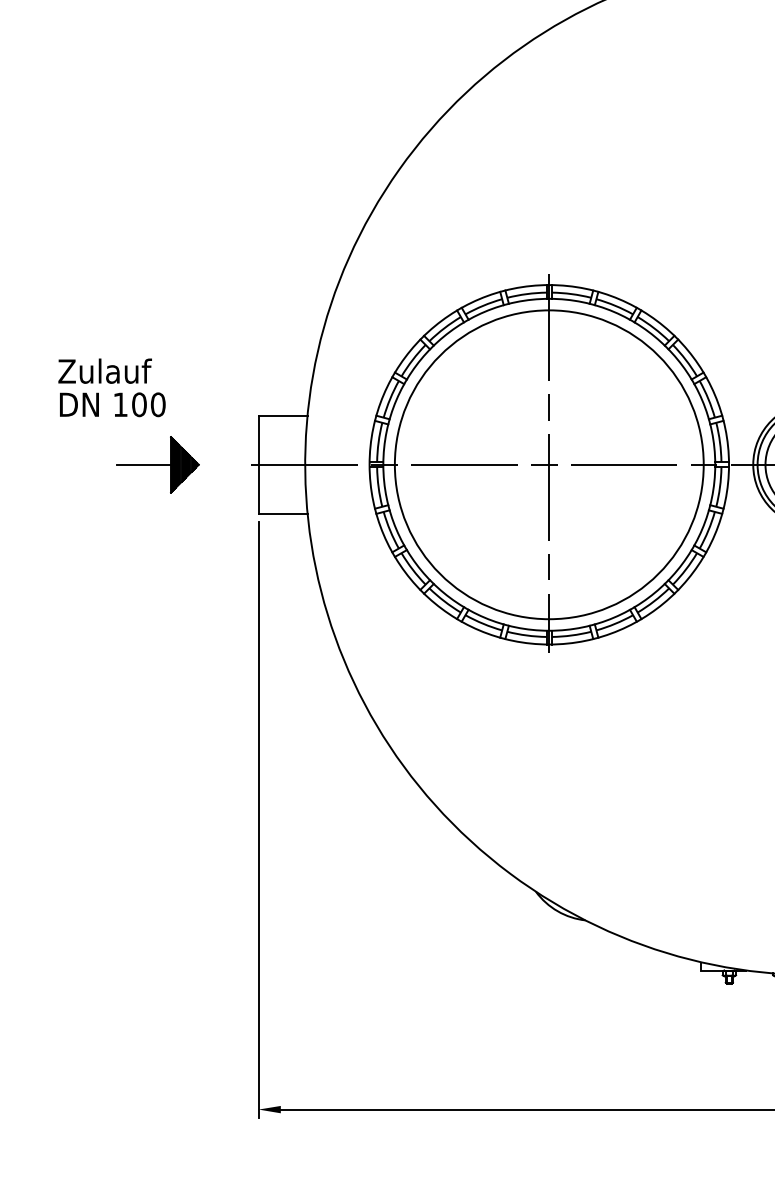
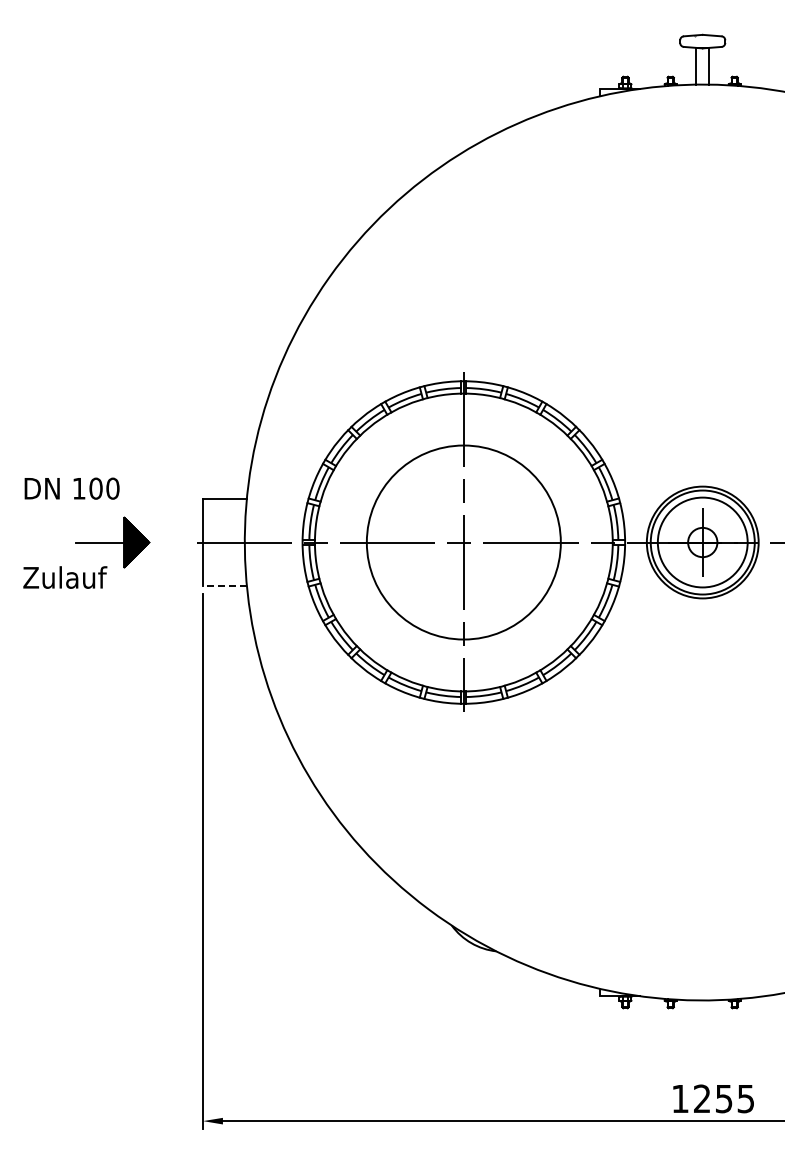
text: (105, 371) -> (65, 577), moved
circle: (548, 464) -> (463, 542), size x0.7
line: (282, 513) -> (224, 586), solid -> dashed

